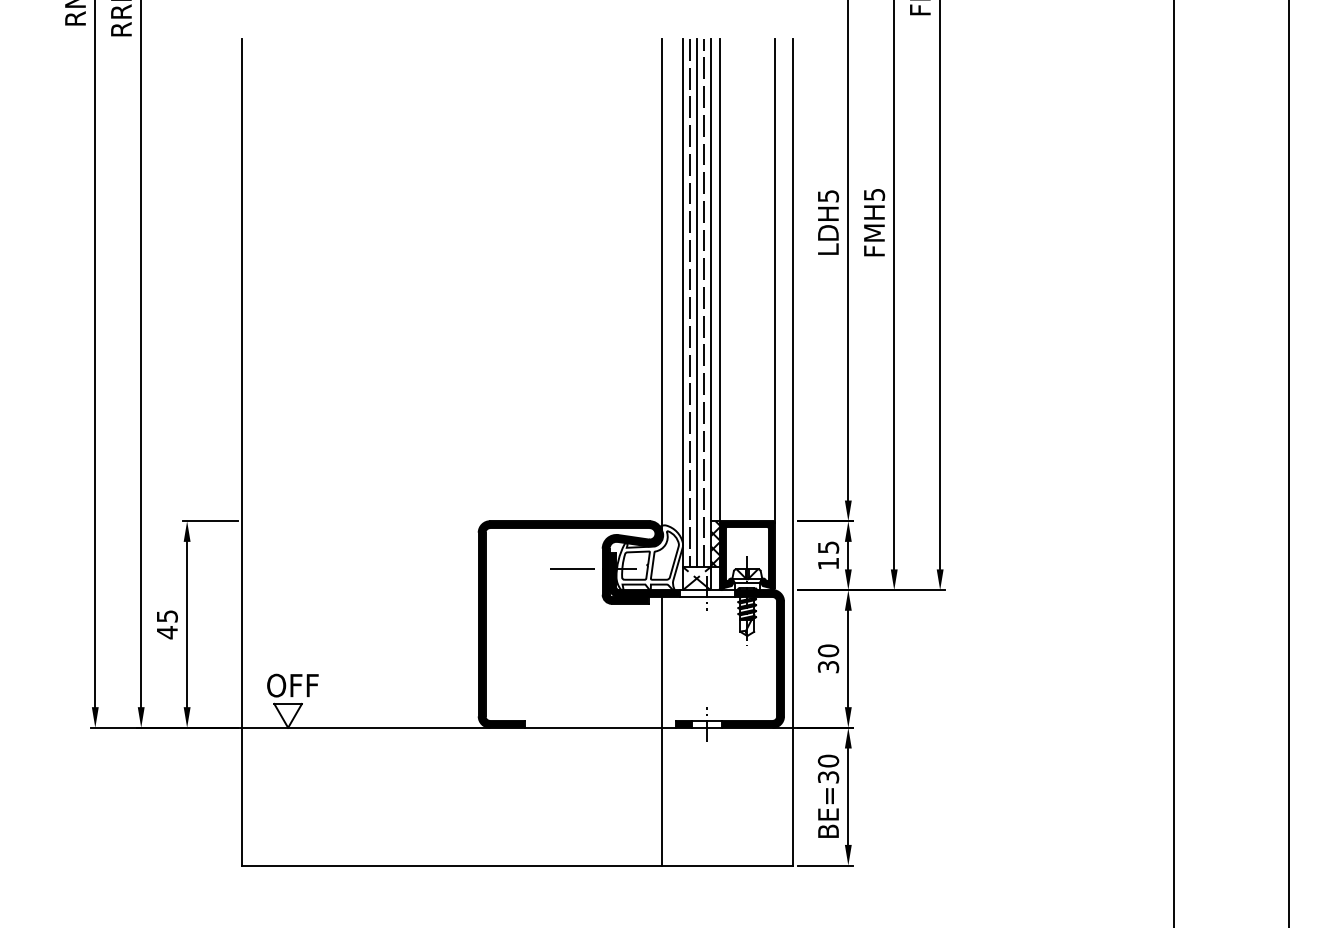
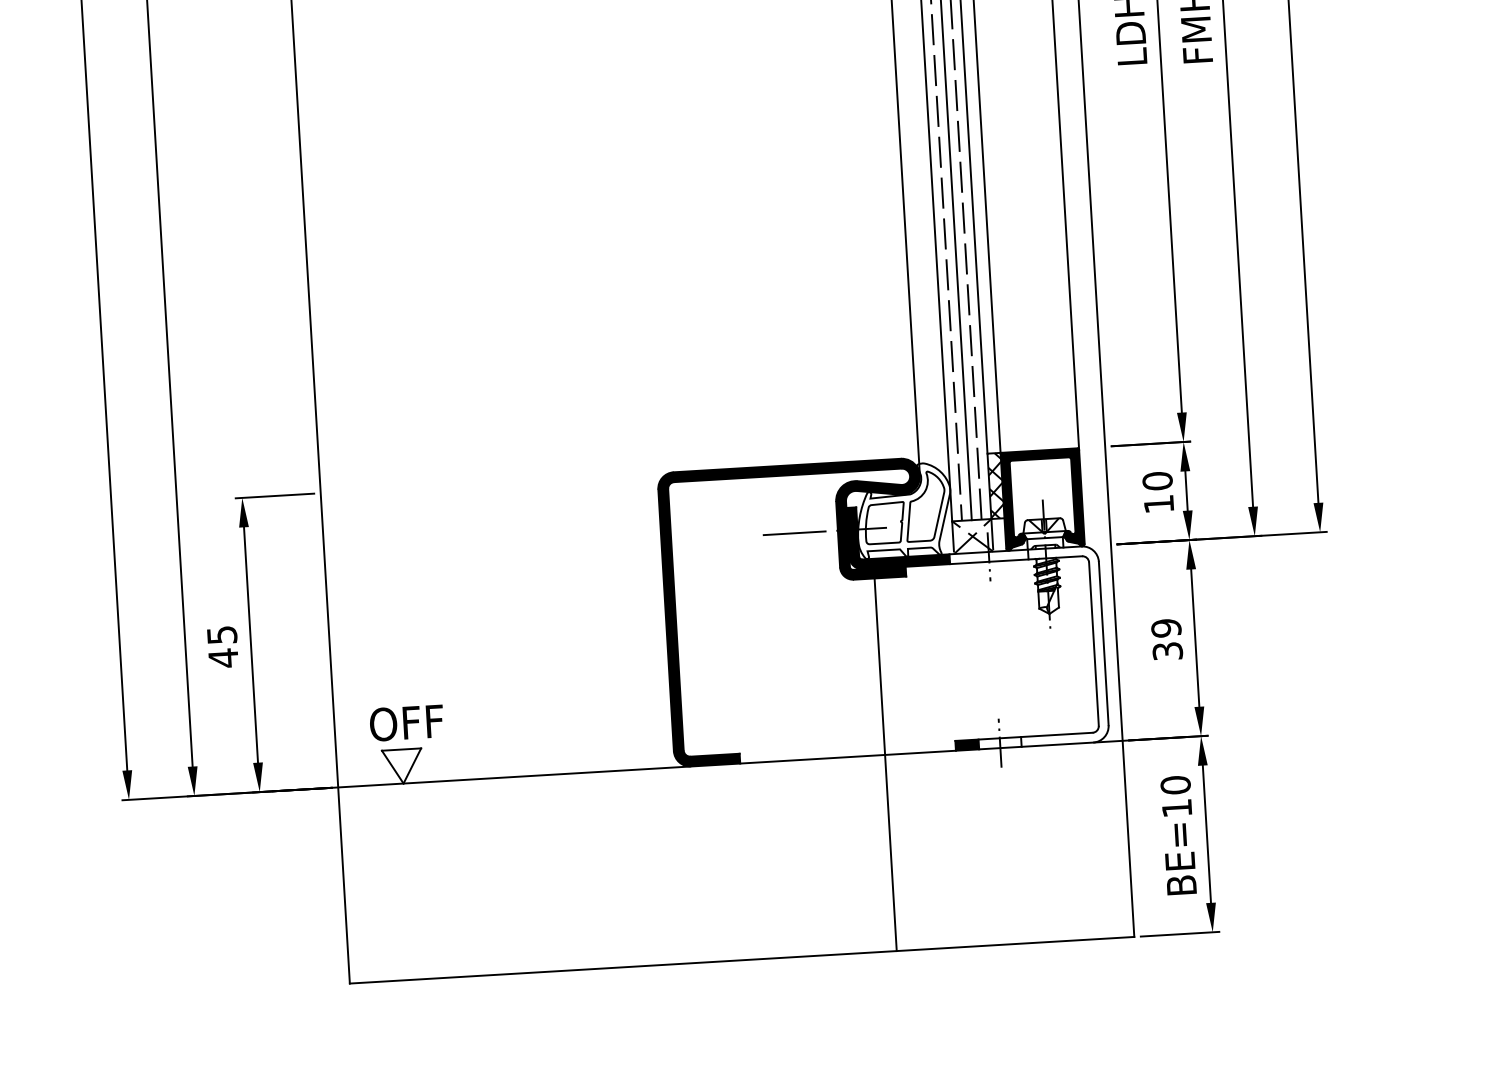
text: (828, 547) -> (1157, 481), 15 -> 10
text: (828, 650) -> (1166, 627), 30 -> 39
fill: (753, 658) -> (1060, 645), removed
line: (662, 730) -> (885, 758), moved
text: (828, 777) -> (1177, 808), BE=30 -> BE=10

